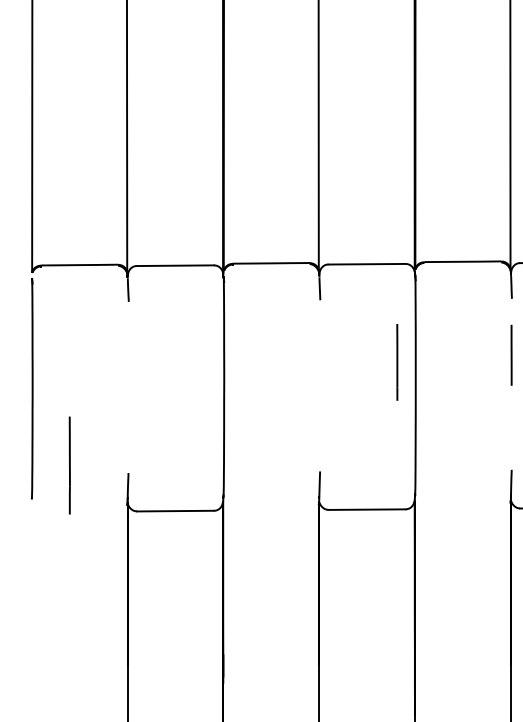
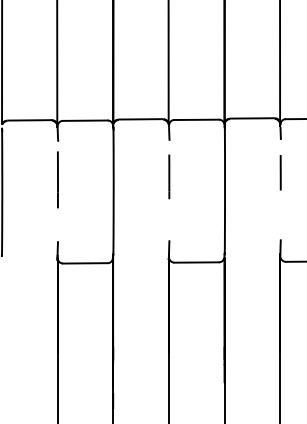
line: (397, 361) -> (169, 176), moved
line: (69, 464) -> (57, 179), moved

